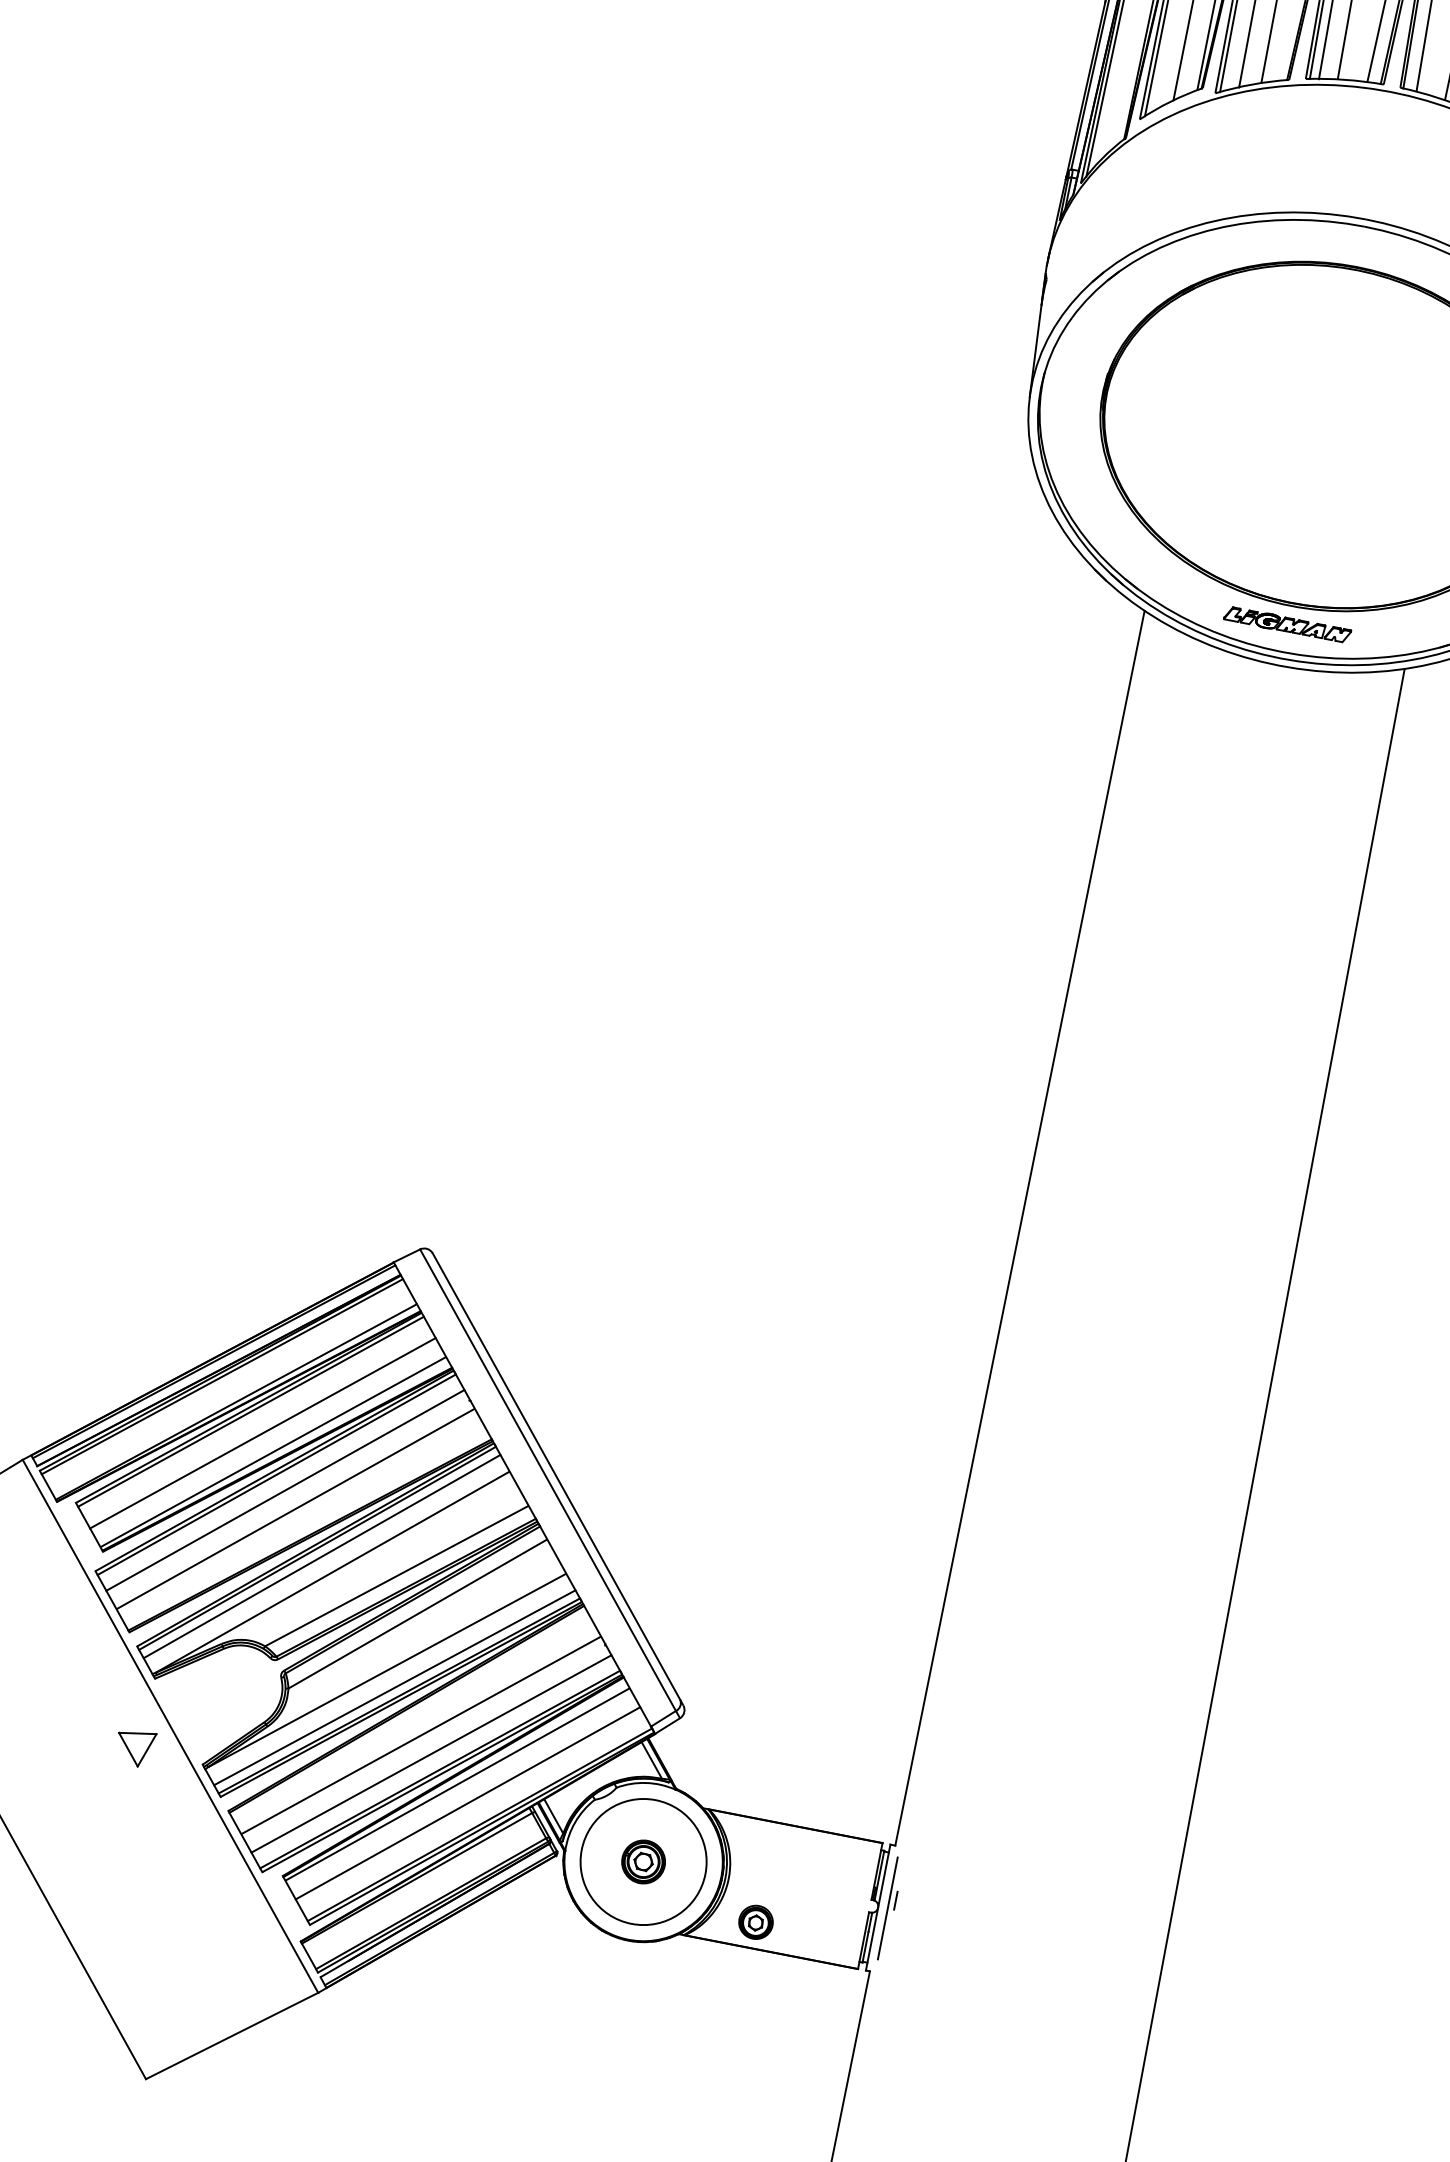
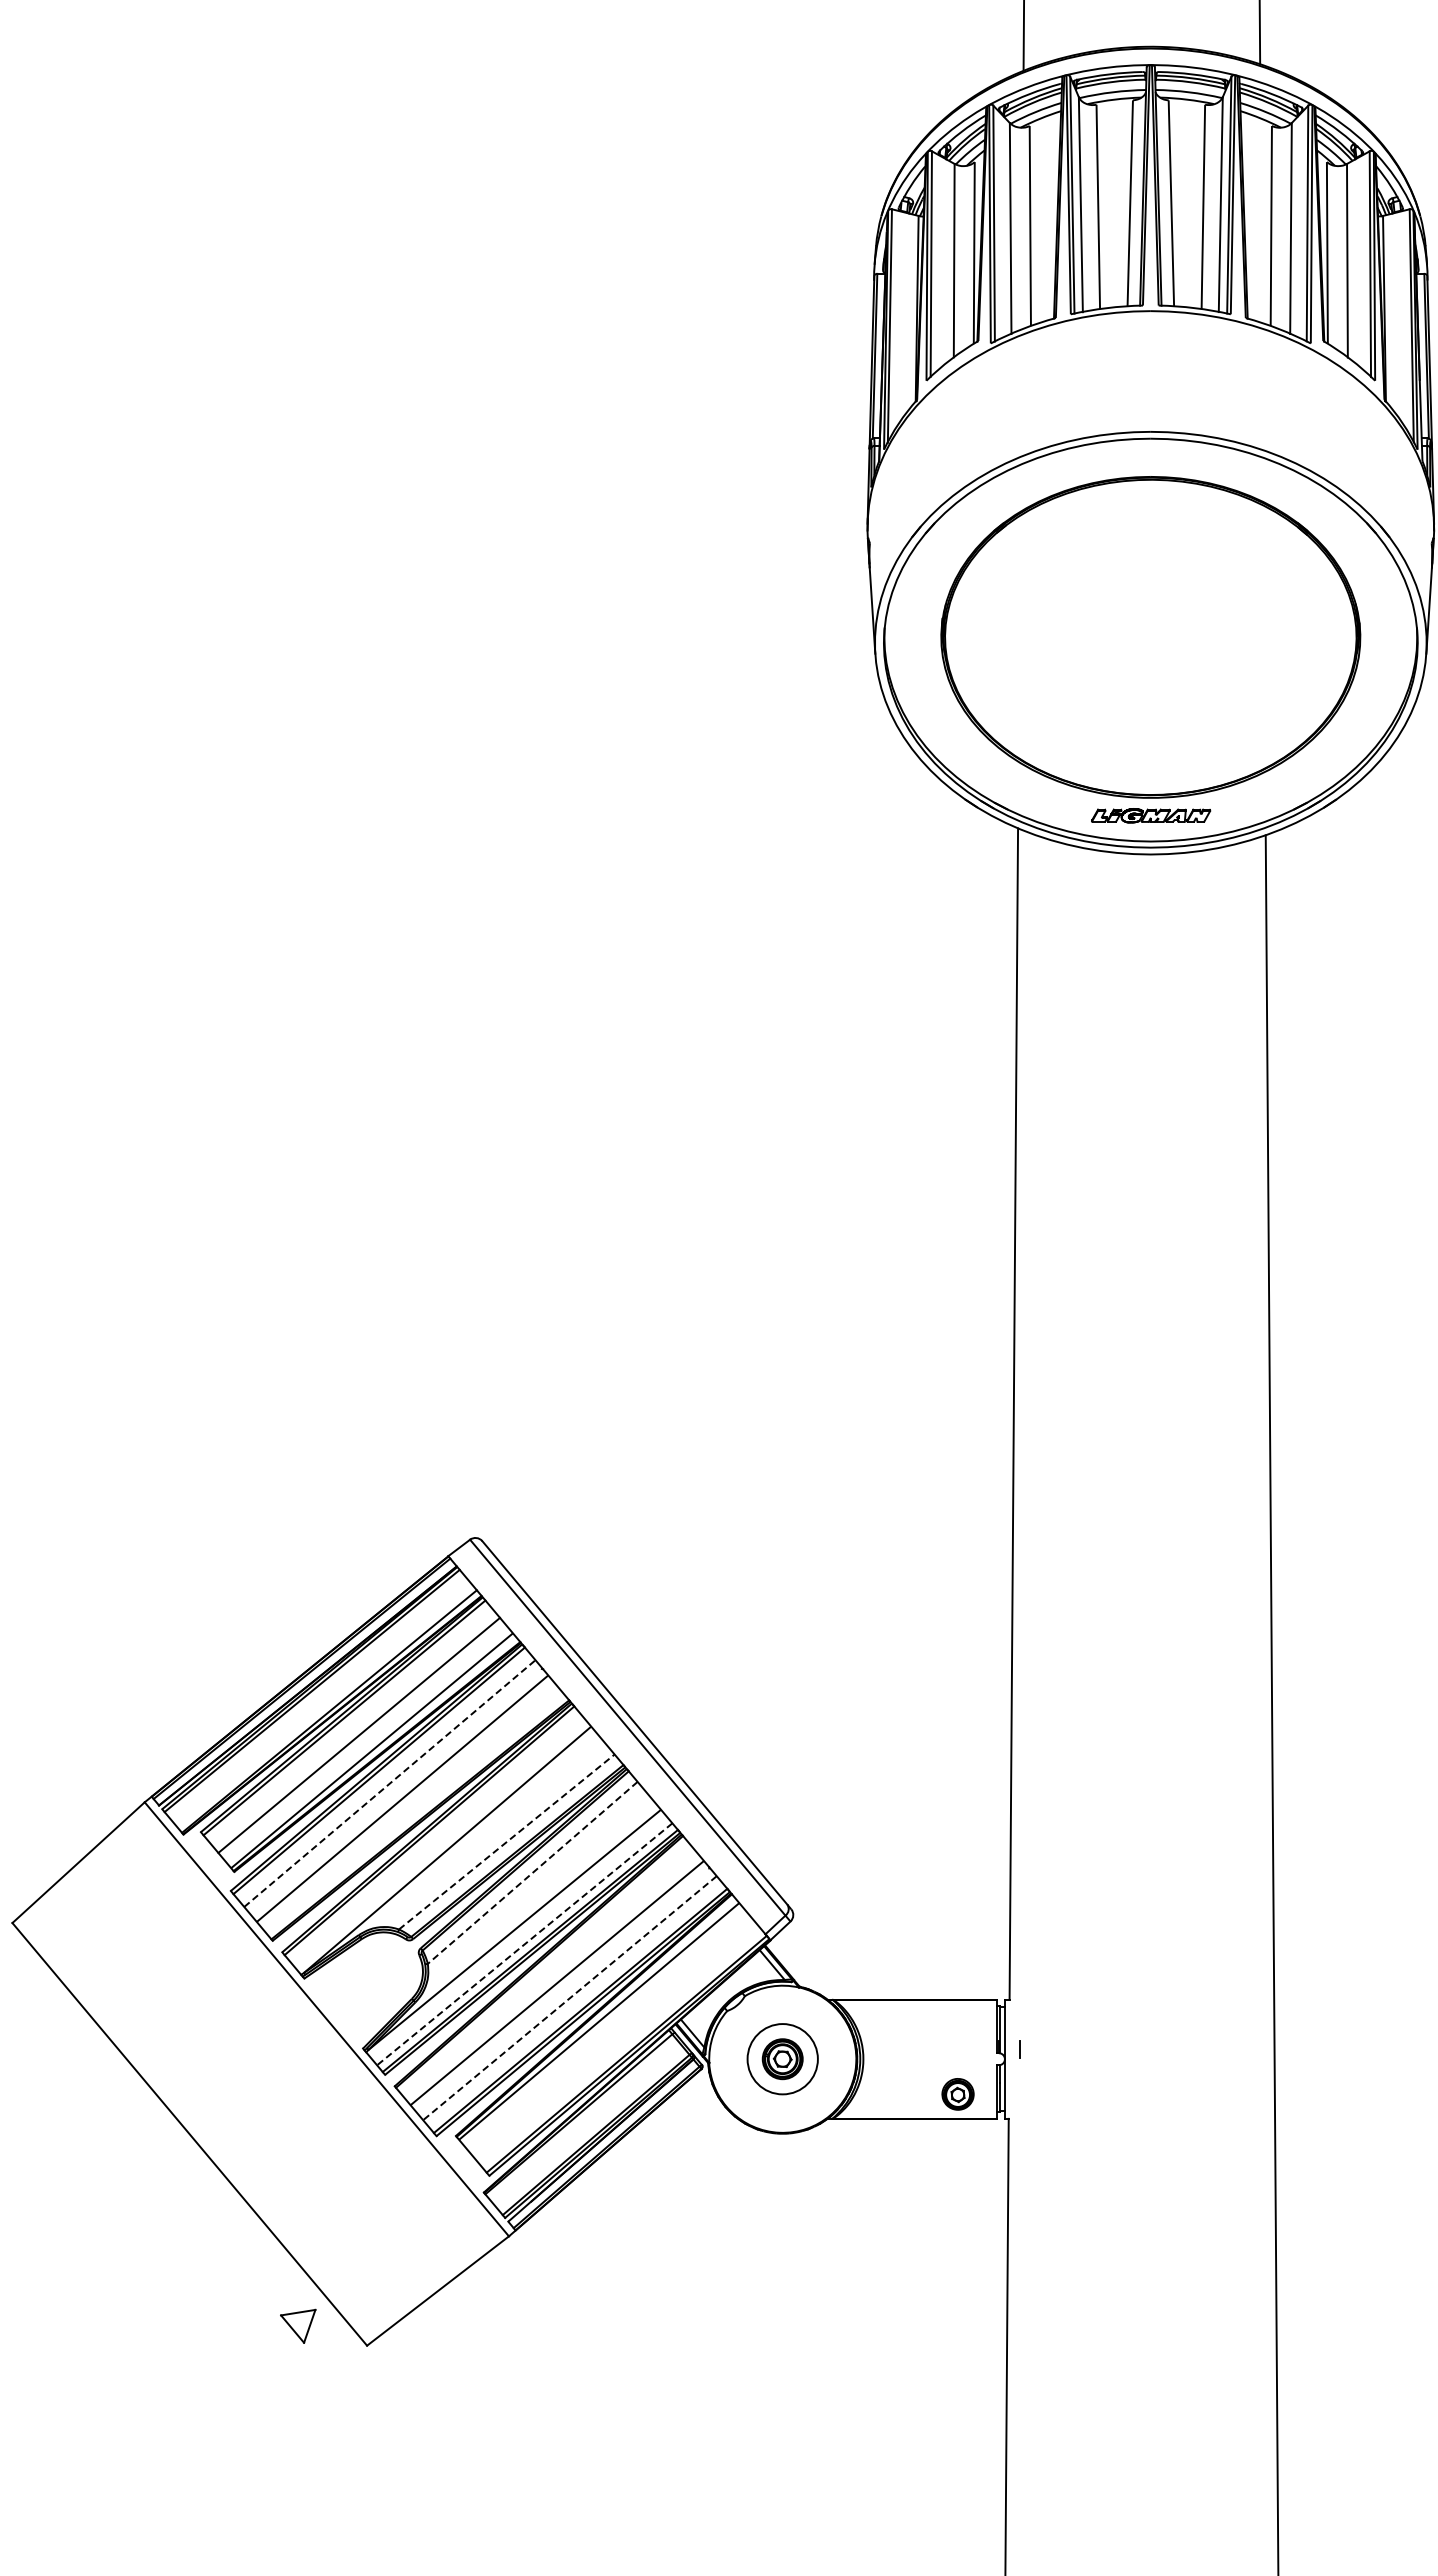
line: (285, 1490) -> (389, 1783), solid -> dashed
line: (321, 1556) -> (434, 1837), removed
line: (396, 1576) -> (506, 1842), solid -> dashed
line: (417, 1614) -> (532, 1873), solid -> dashed
line: (394, 1687) -> (524, 1944), solid -> dashed
part: (135, 1747) -> (298, 2325), moved
line: (430, 1754) -> (569, 1998), solid -> dashed
line: (467, 1802) -> (611, 2036), removed
circle: (643, 1861) -> (782, 2058), size x0.6
line: (887, 1908) -> (1013, 2058), removed
part: (755, 1922) -> (957, 2094), moved

